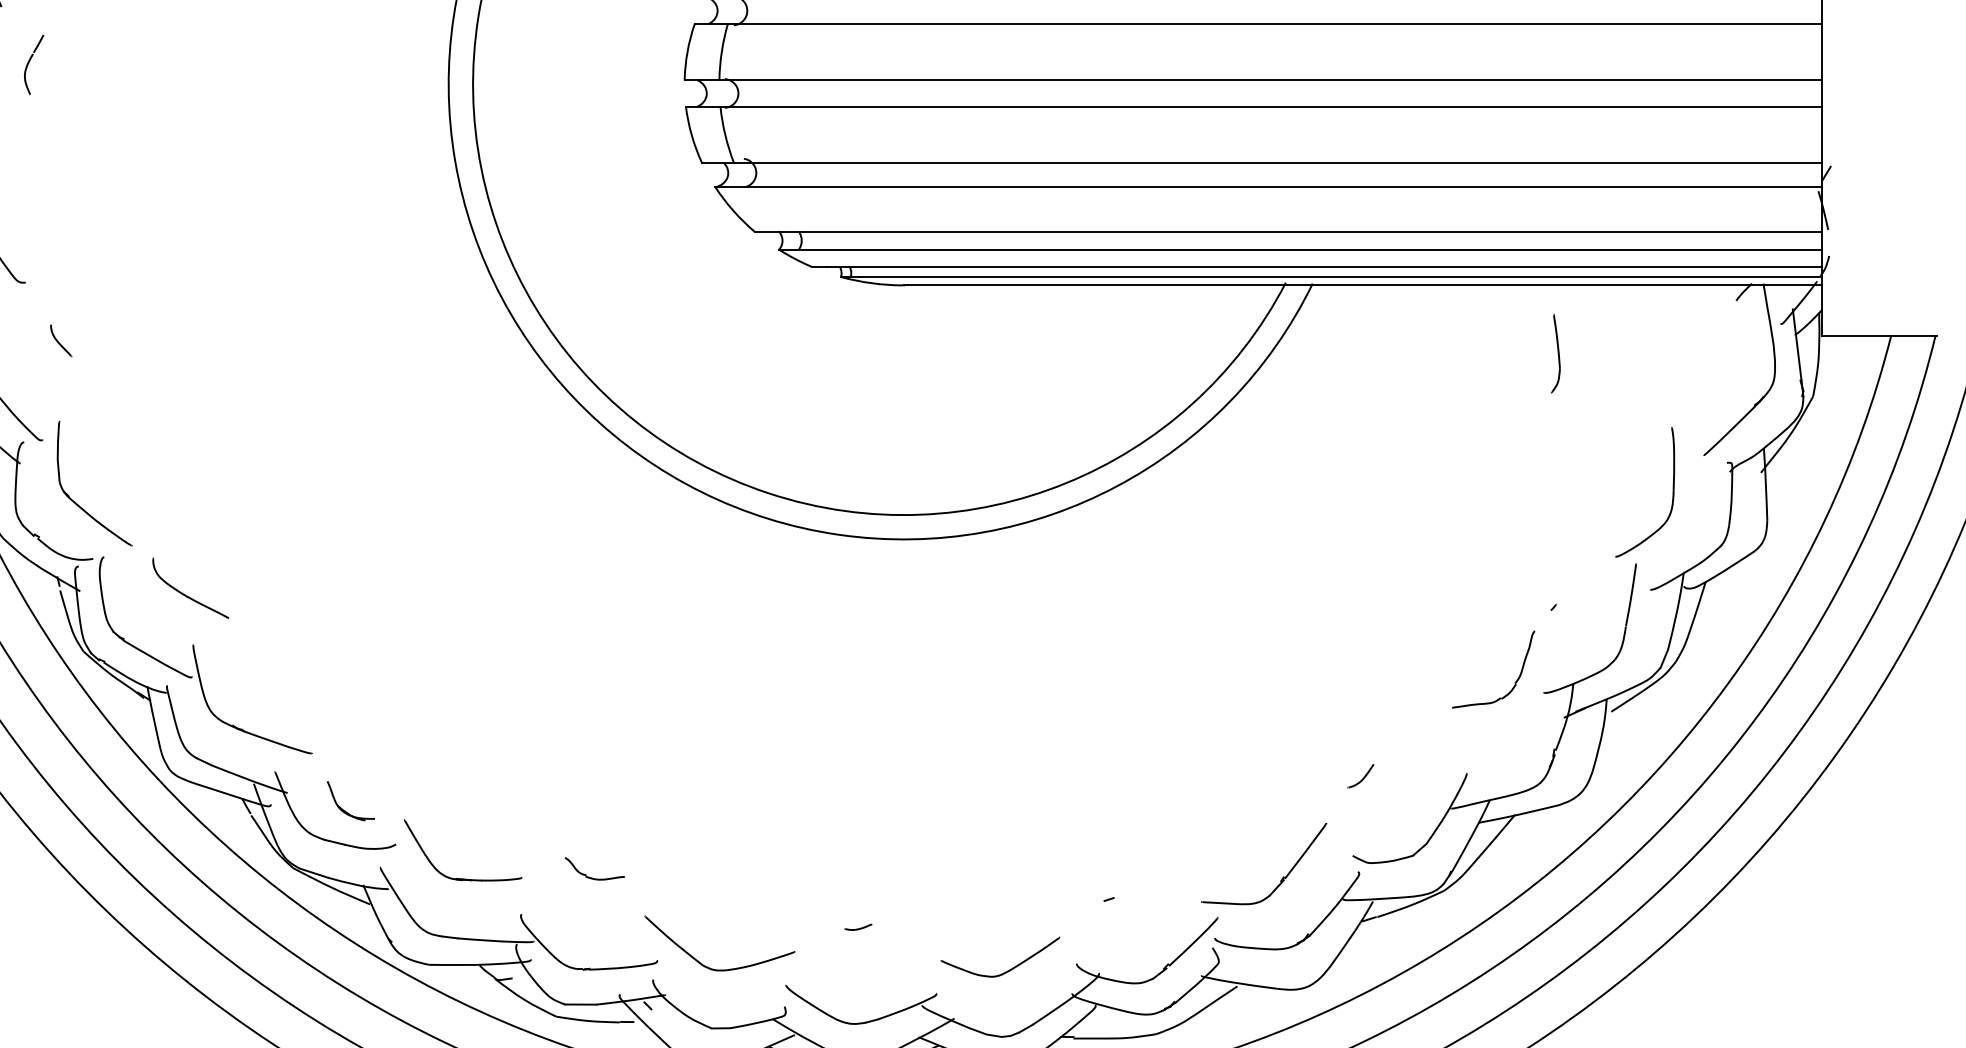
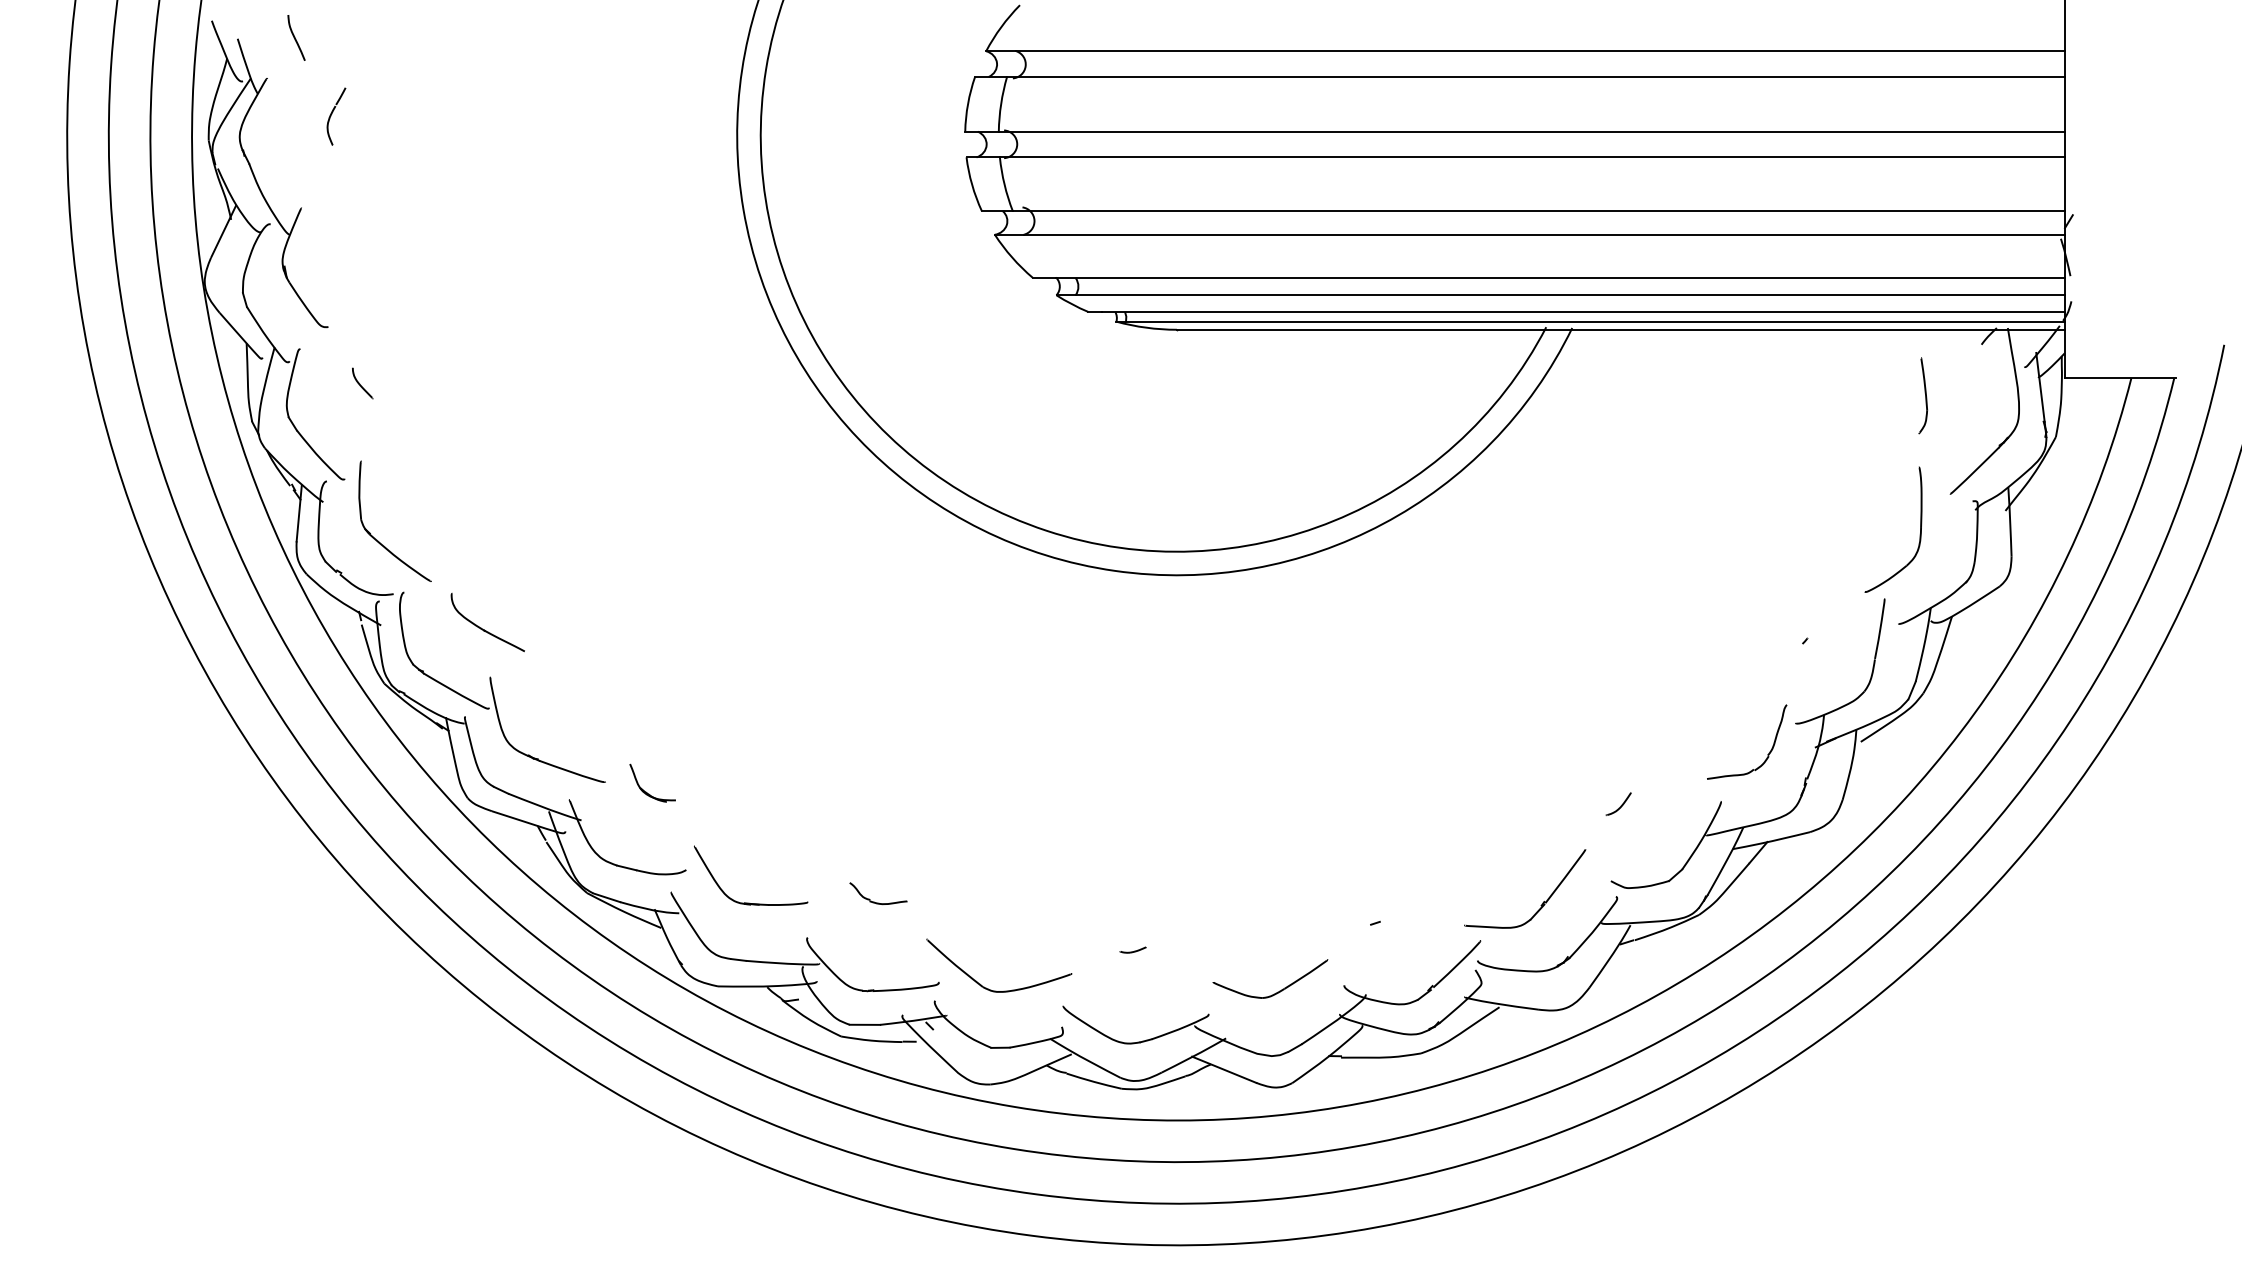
part: (1556, 353) -> (1923, 395), moved
part: (1514, 682) -> (1767, 754), moved
part: (344, 809) -> (646, 791), moved

